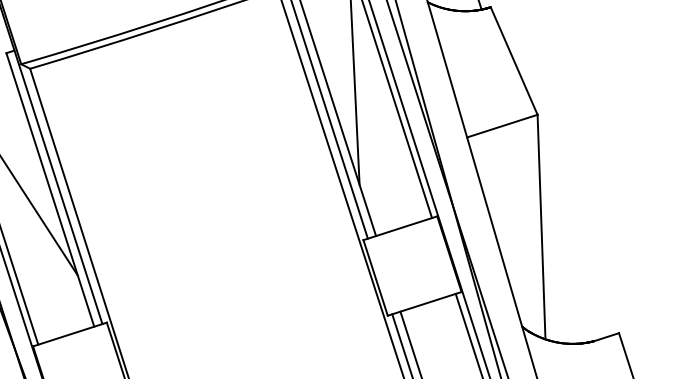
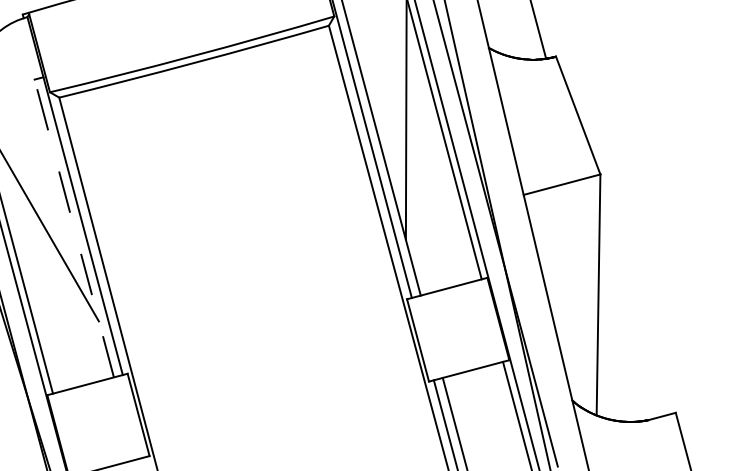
line: (50, 189) -> (74, 228), solid -> dashed

